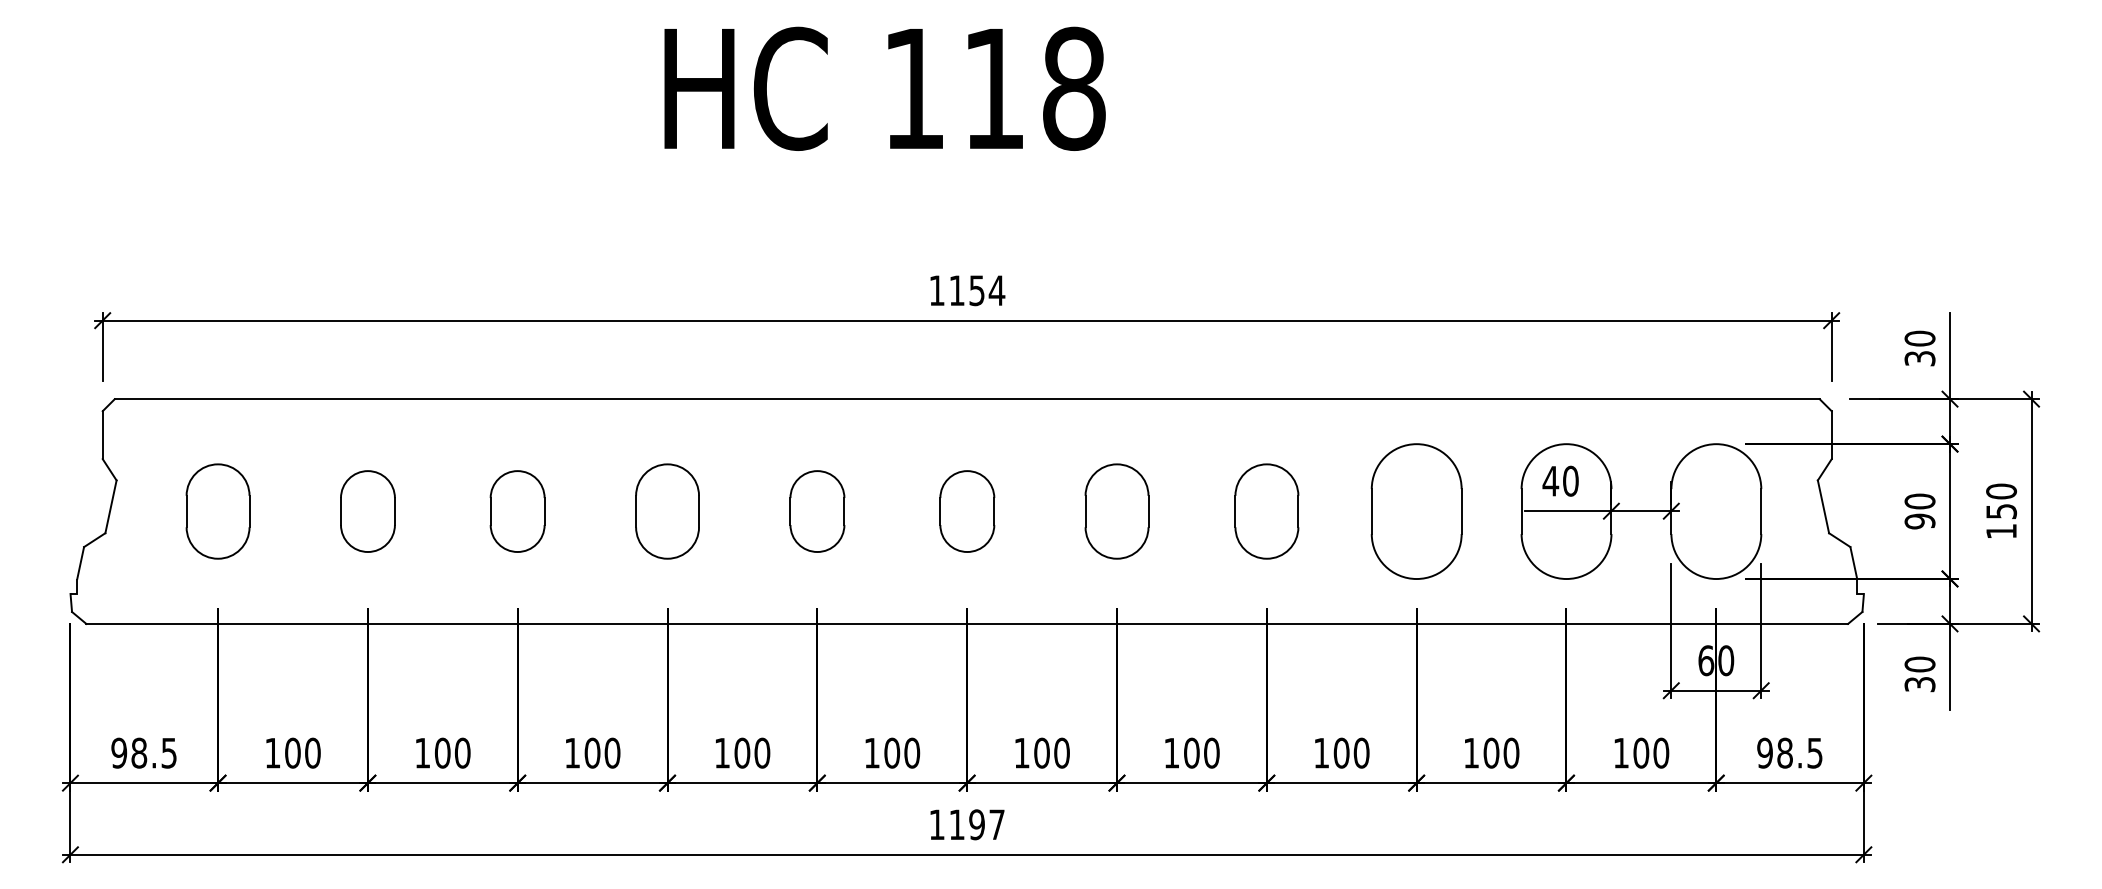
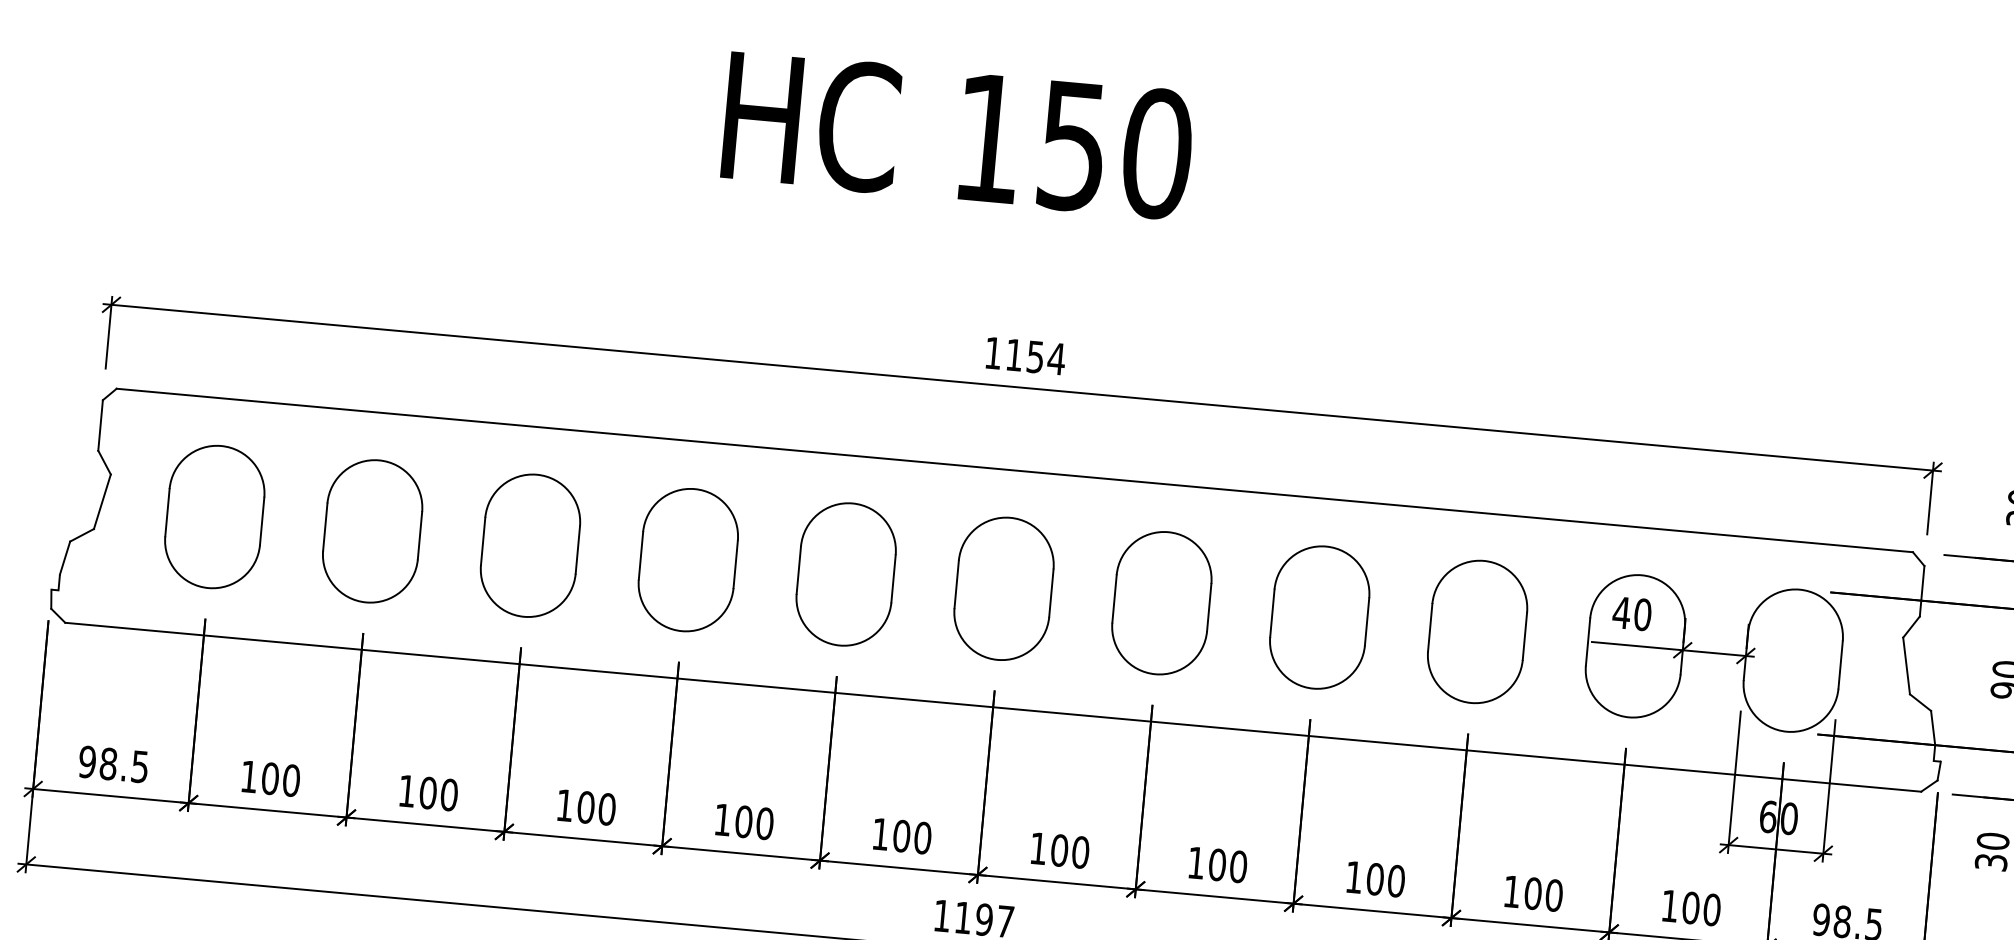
text: (1035, 88) -> (1116, 149), 118 -> 150
part: (217, 511) -> (214, 516), size x1.43
part: (367, 511) -> (372, 531), size x1.67
part: (517, 511) -> (530, 545), size x1.67
part: (667, 511) -> (688, 560), size x1.43
part: (817, 511) -> (846, 574), size x1.67
part: (967, 511) -> (1004, 588), size x1.67
part: (1116, 511) -> (1161, 603), size x1.43
part: (1266, 511) -> (1319, 617), size x1.43

